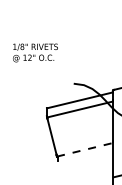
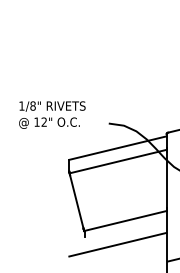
text: (35, 52) -> (52, 114), moved
line: (84, 149) -> (124, 220), dashed -> solid
line: (79, 165) -> (117, 244), added

